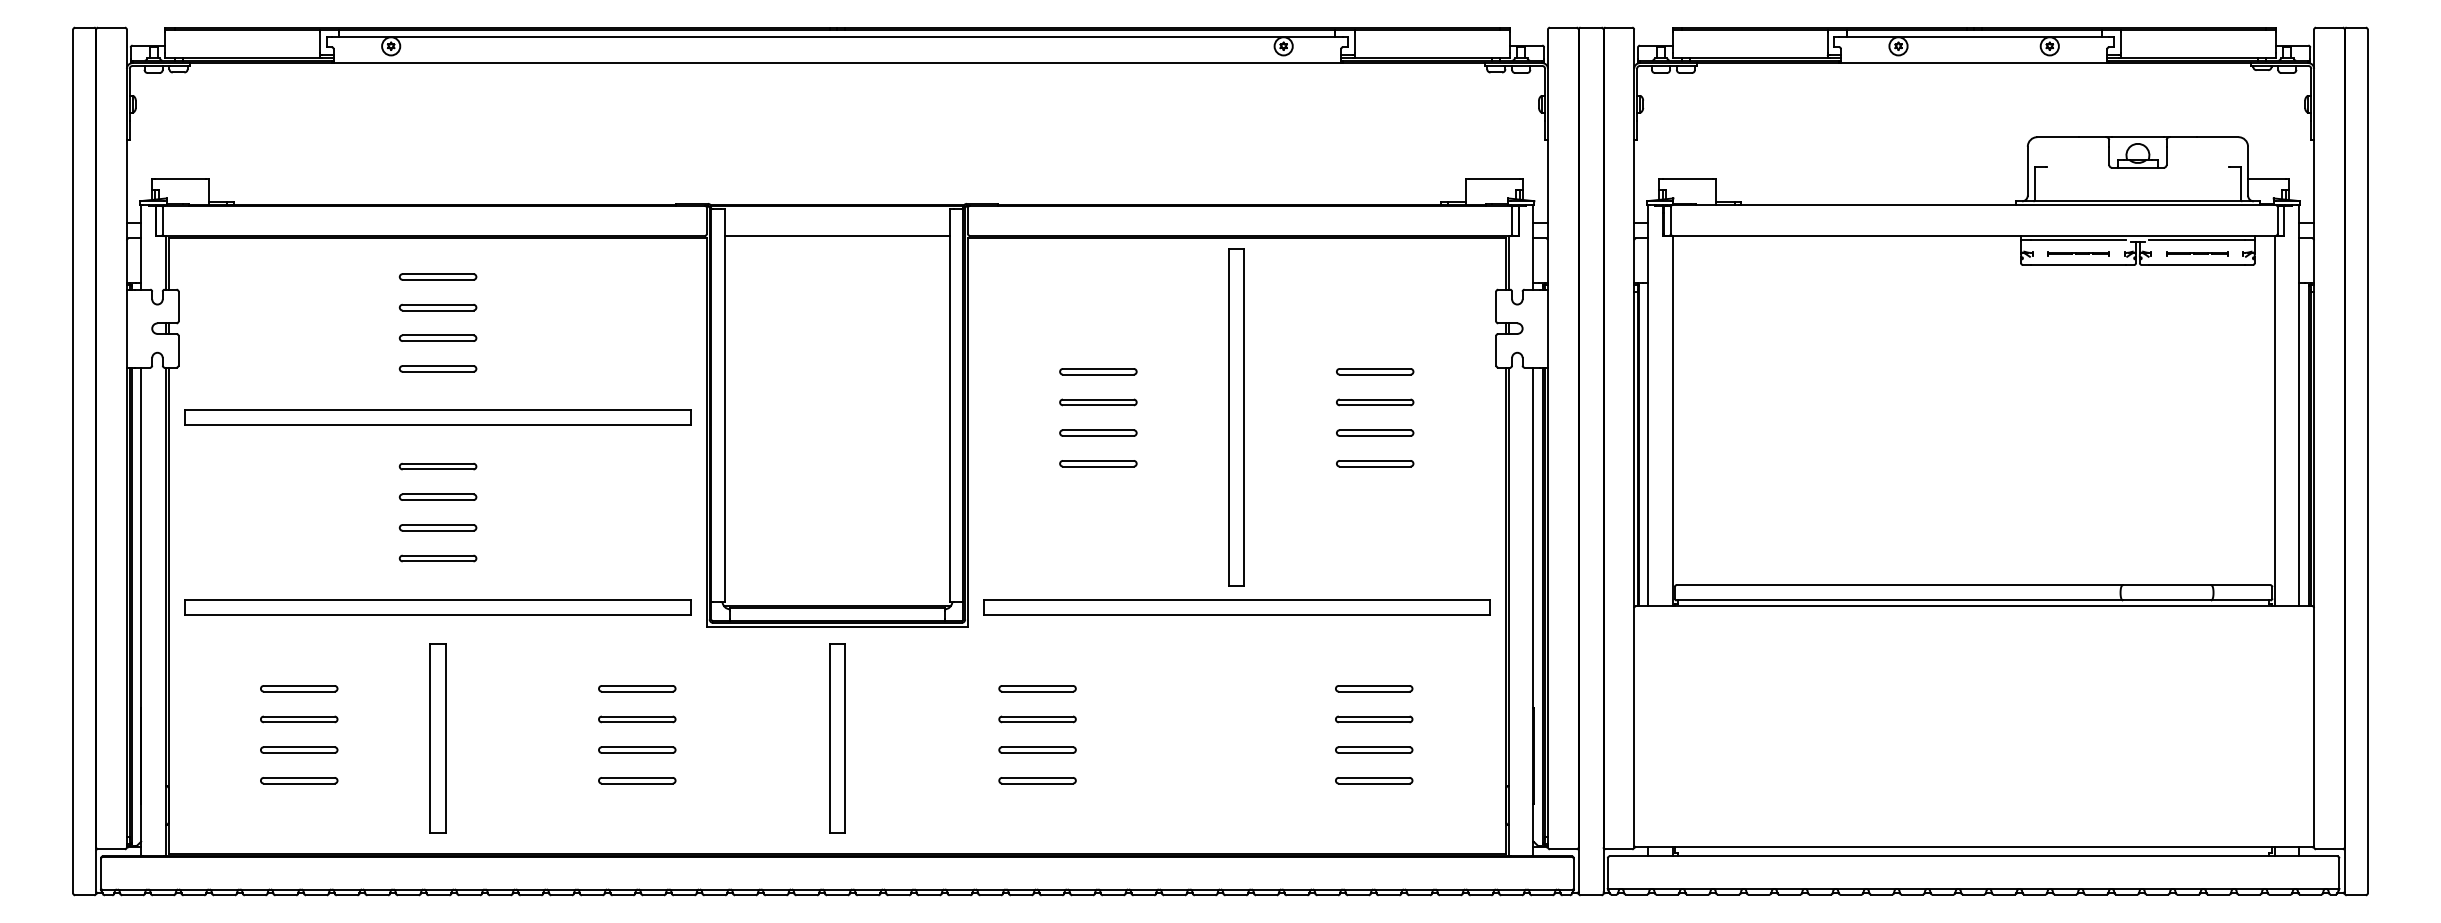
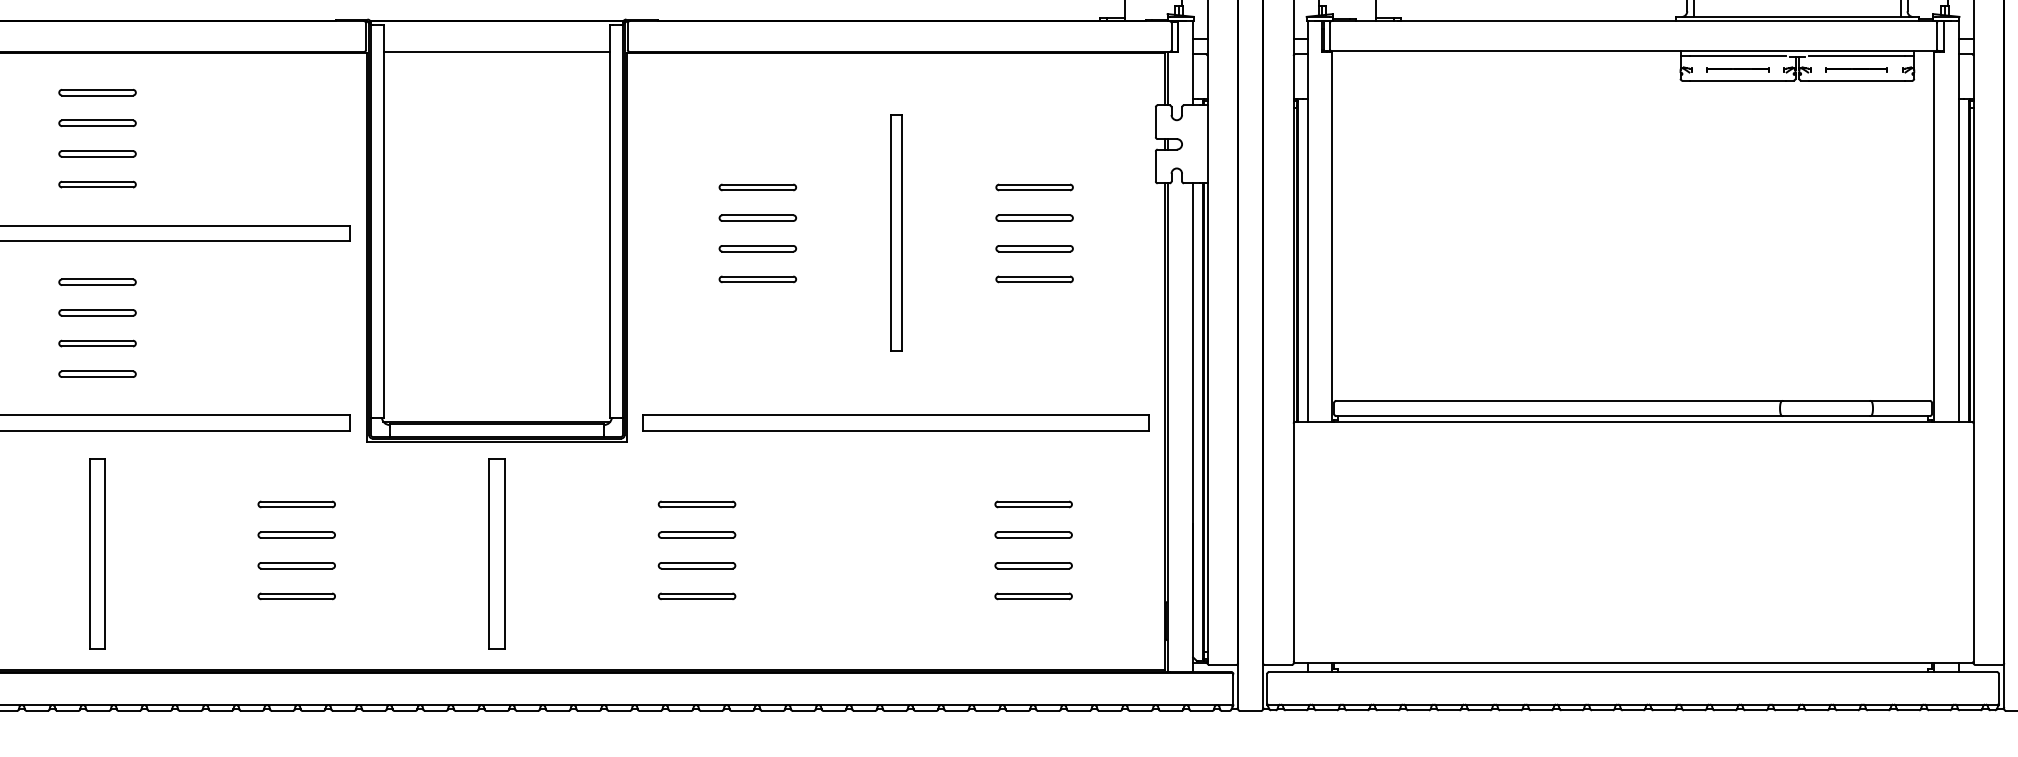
part: (1236, 417) -> (895, 233), size x0.7

